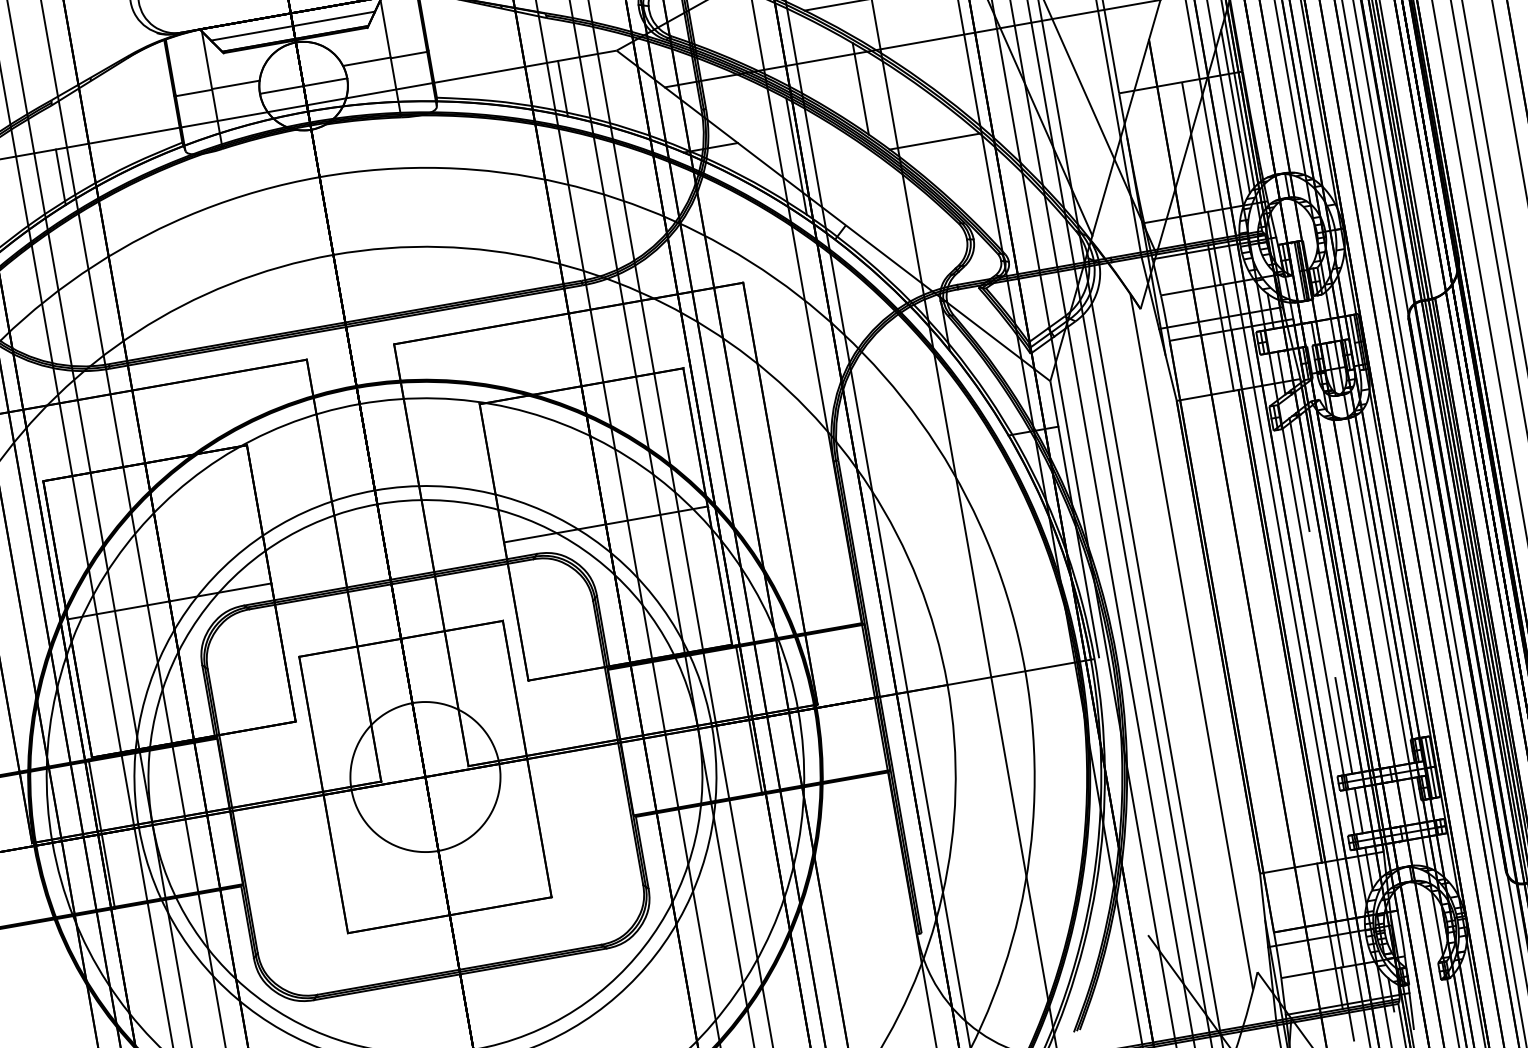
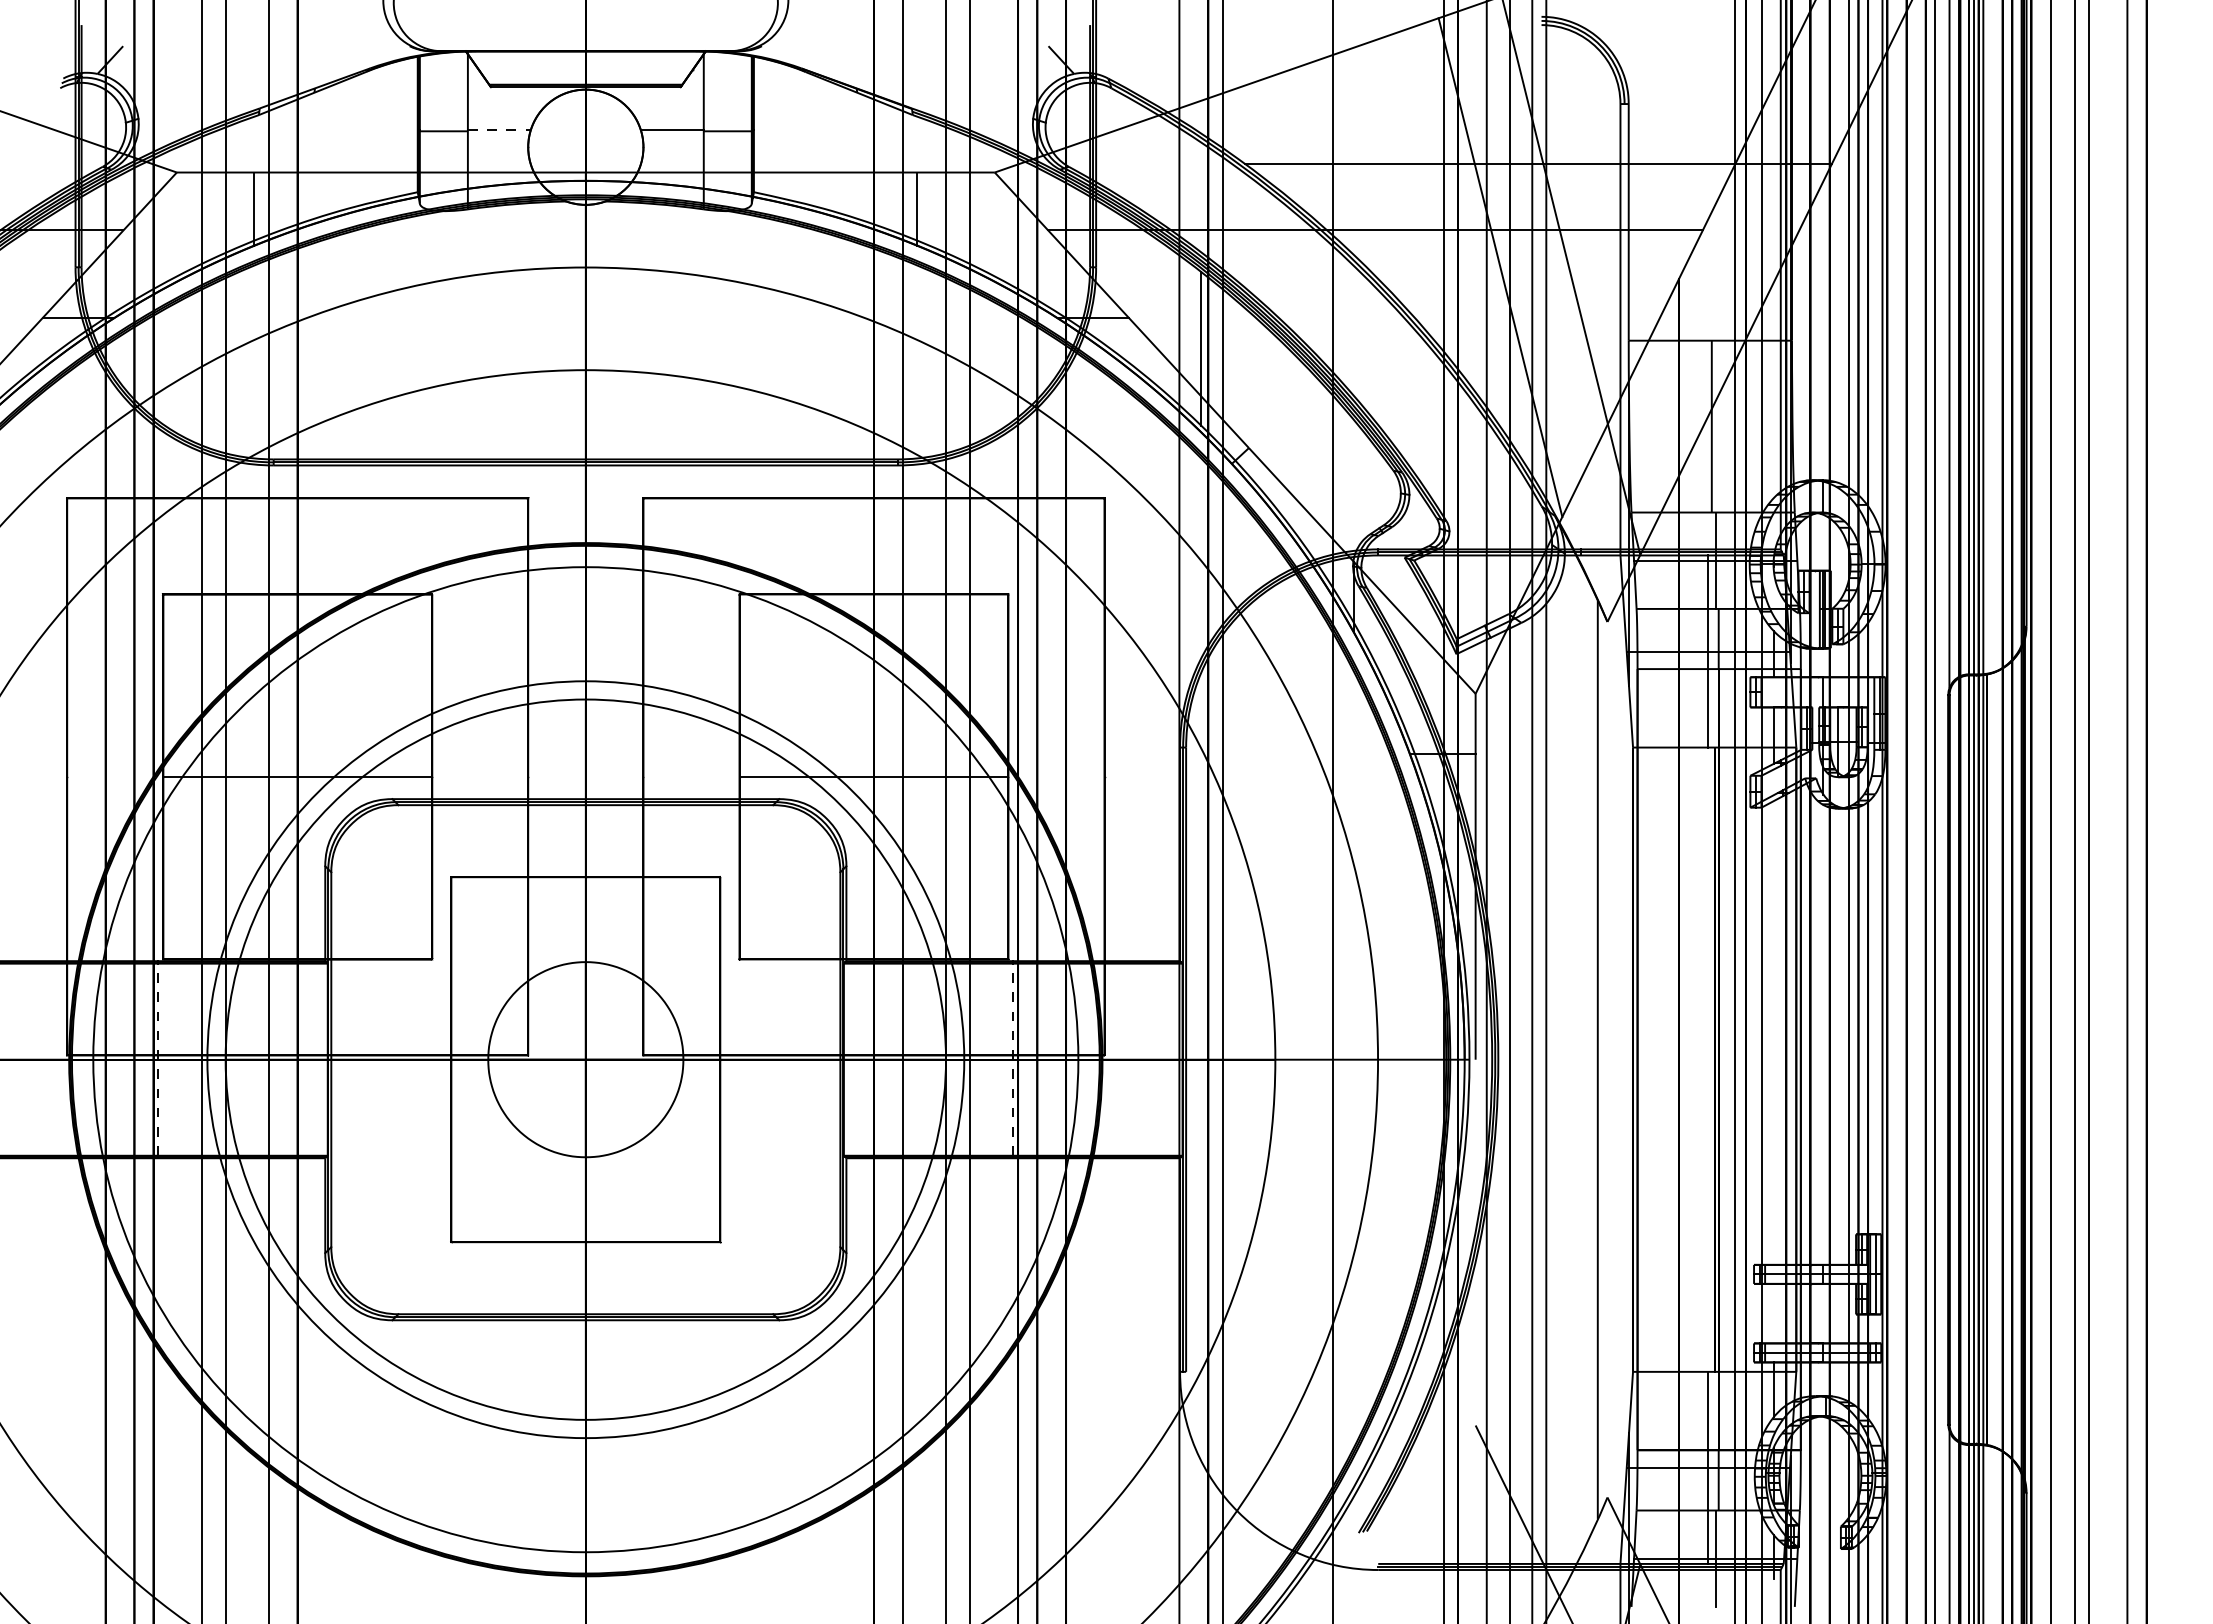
line: (292, 26) -> (585, 68), removed
line: (236, 84) -> (499, 130), solid -> dashed
line: (303, 86) -> (585, 147), removed
line: (860, 88) -> (1298, 276), removed
line: (1235, 111) -> (1773, 390), removed
line: (934, 141) -> (1381, 360), removed
line: (1299, 474) -> (1773, 869), removed
line: (749, 719) -> (1013, 1059), solid -> dashed
line: (1343, 725) -> (1773, 1201), removed
line: (1358, 810) -> (1773, 1313), removed
line: (101, 833) -> (158, 1059), solid -> dashed

